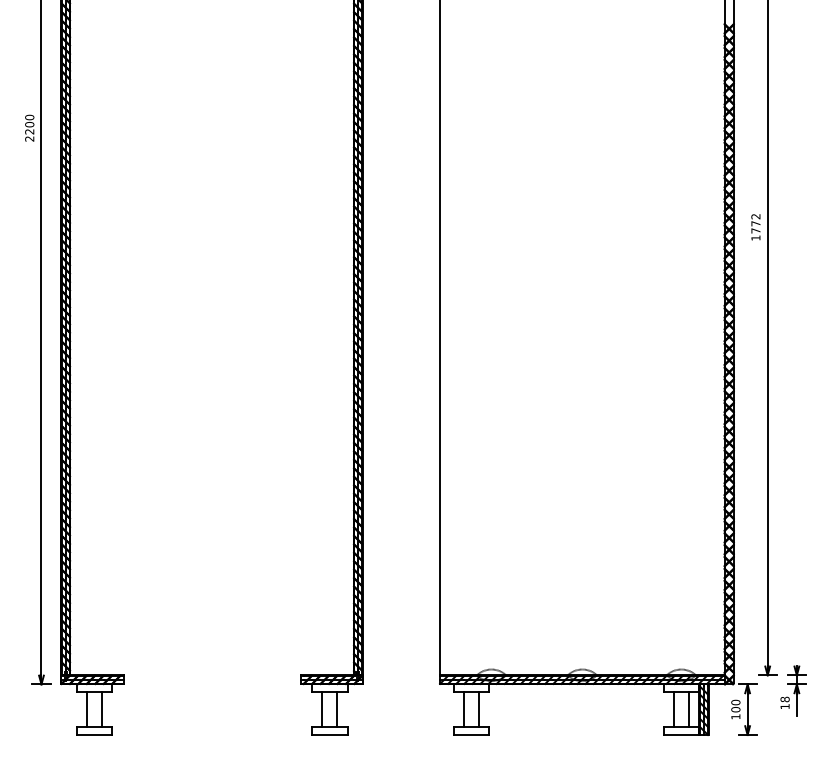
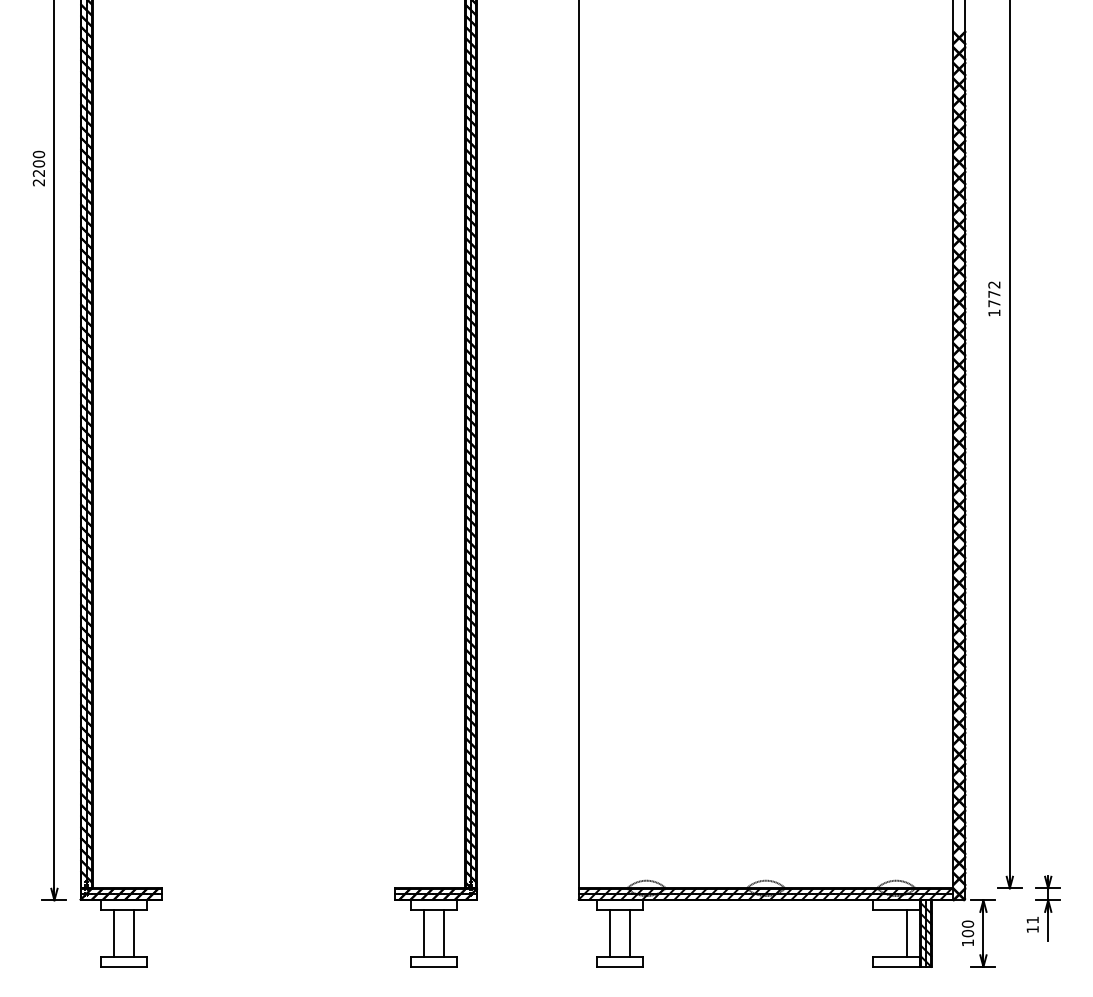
text: (784, 699) -> (1032, 919), 18 -> 11
line: (673, 709) -> (886, 933), removed

